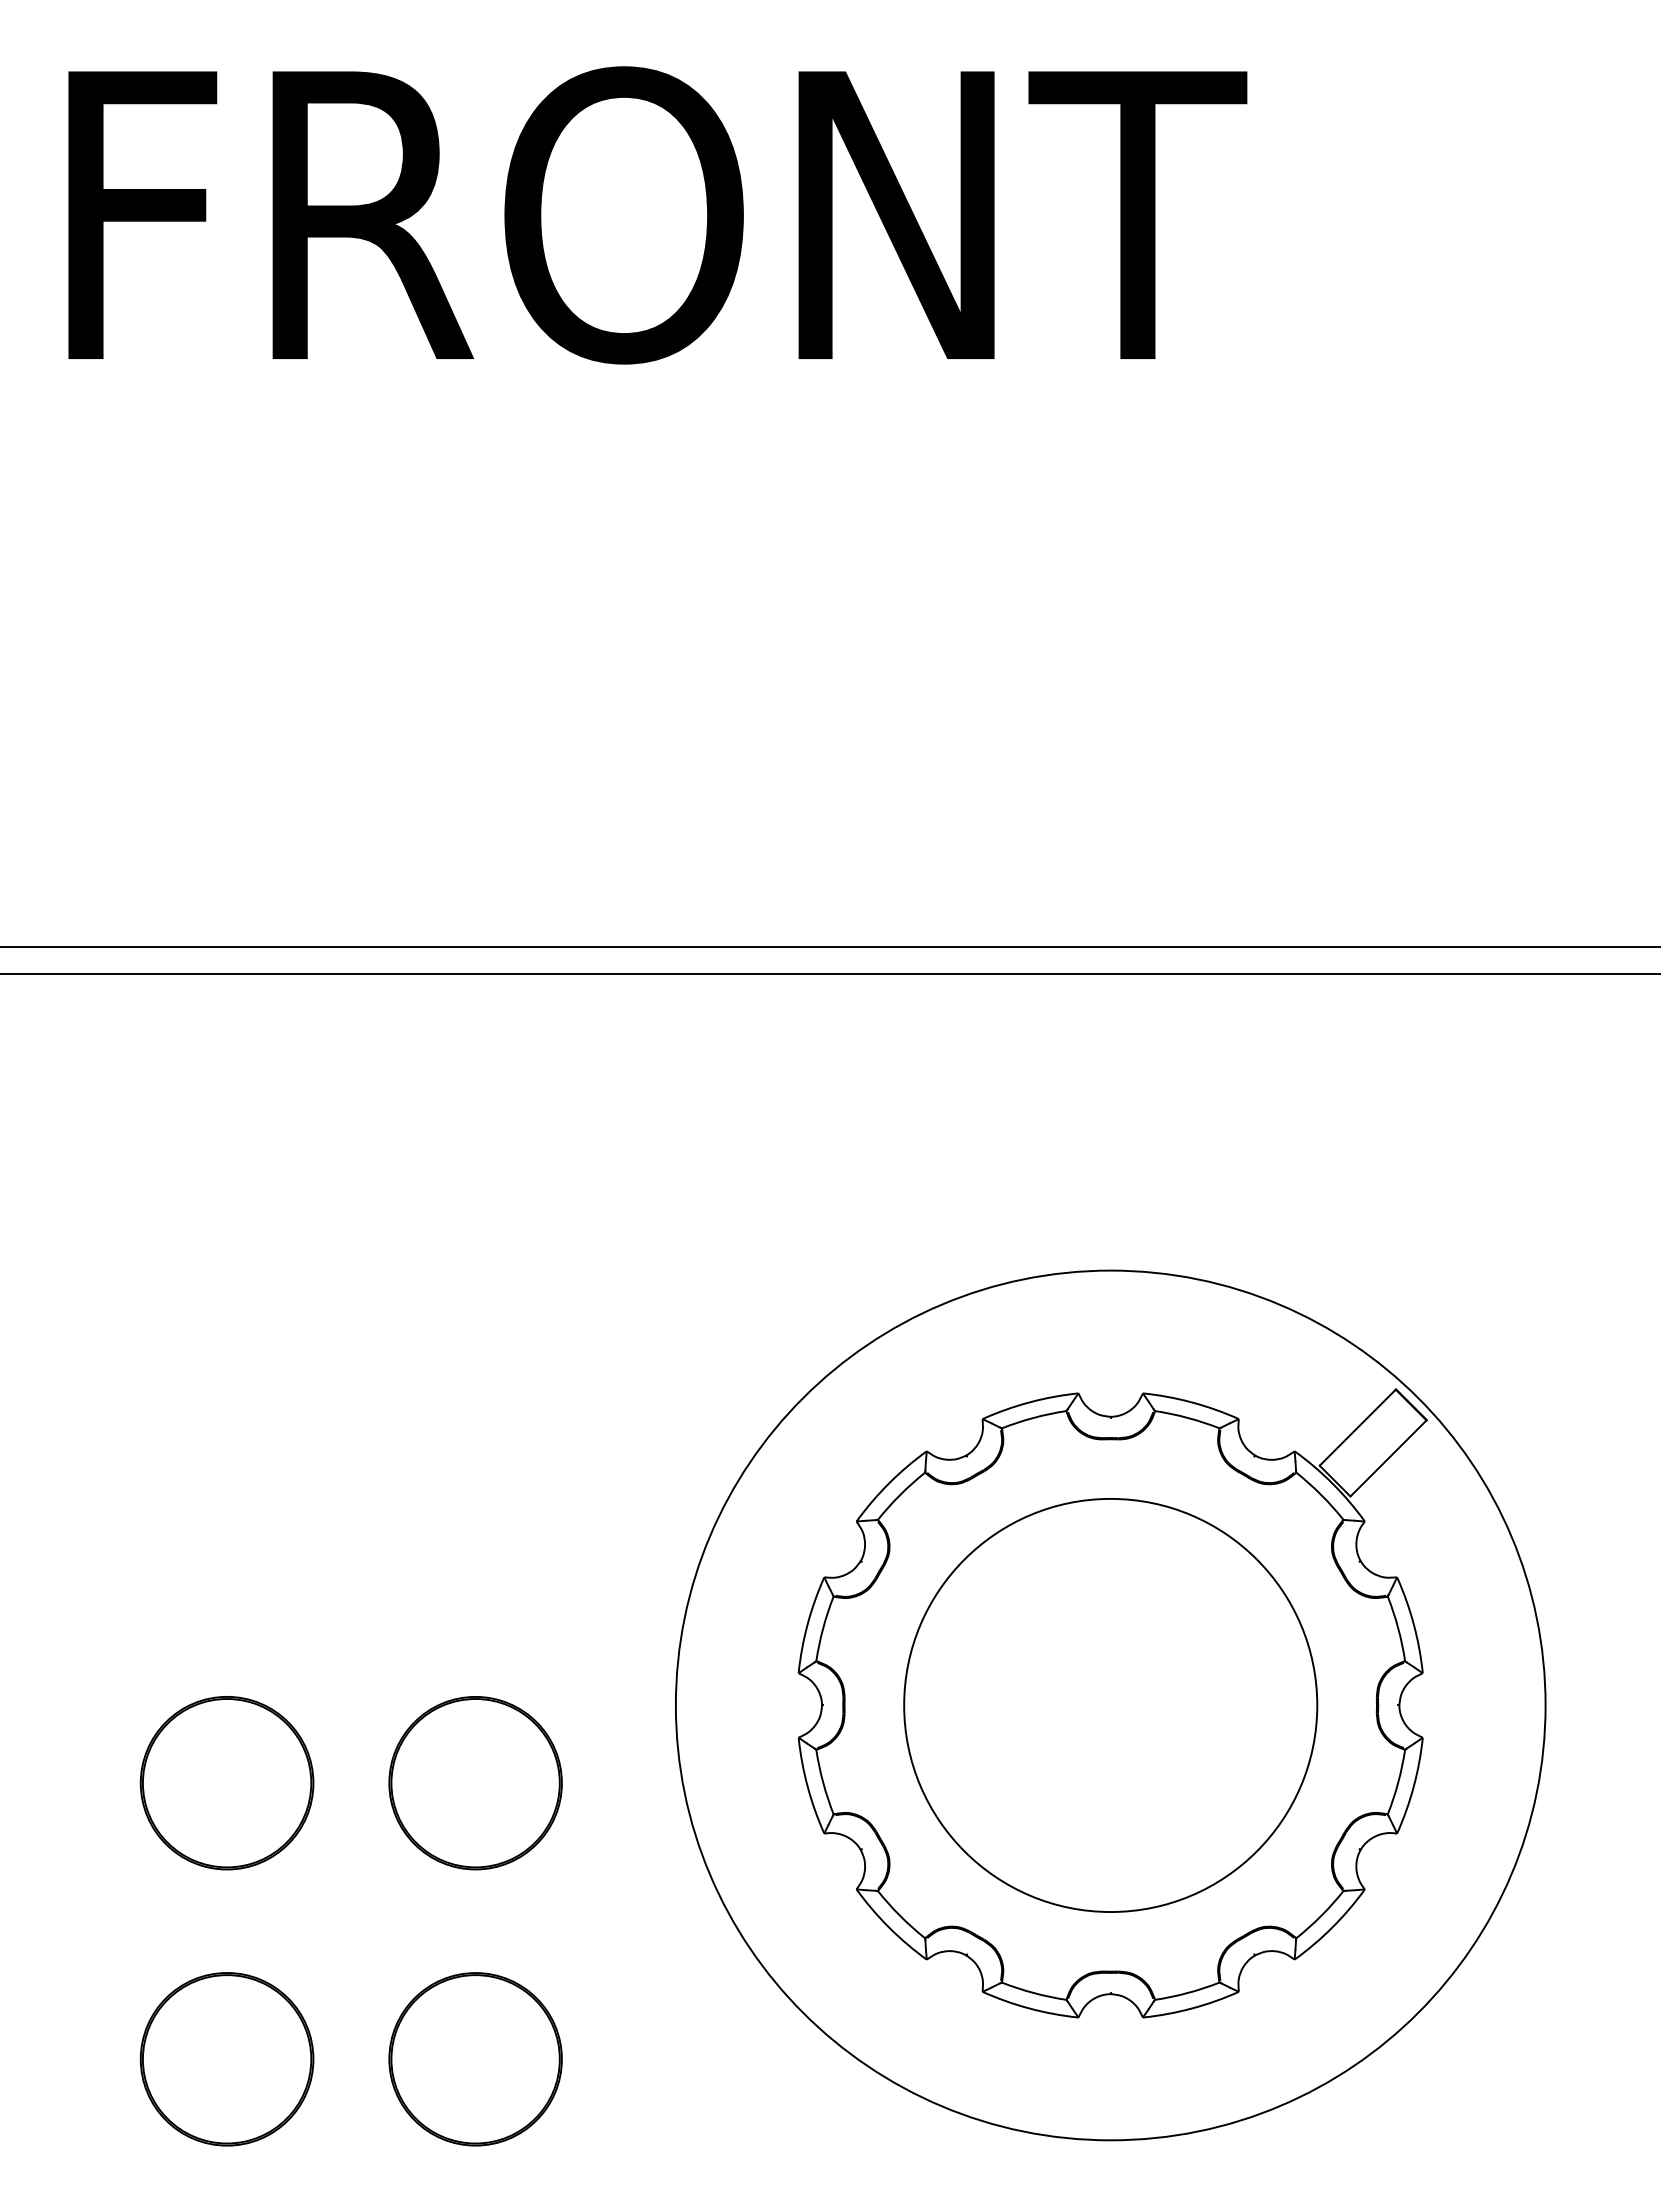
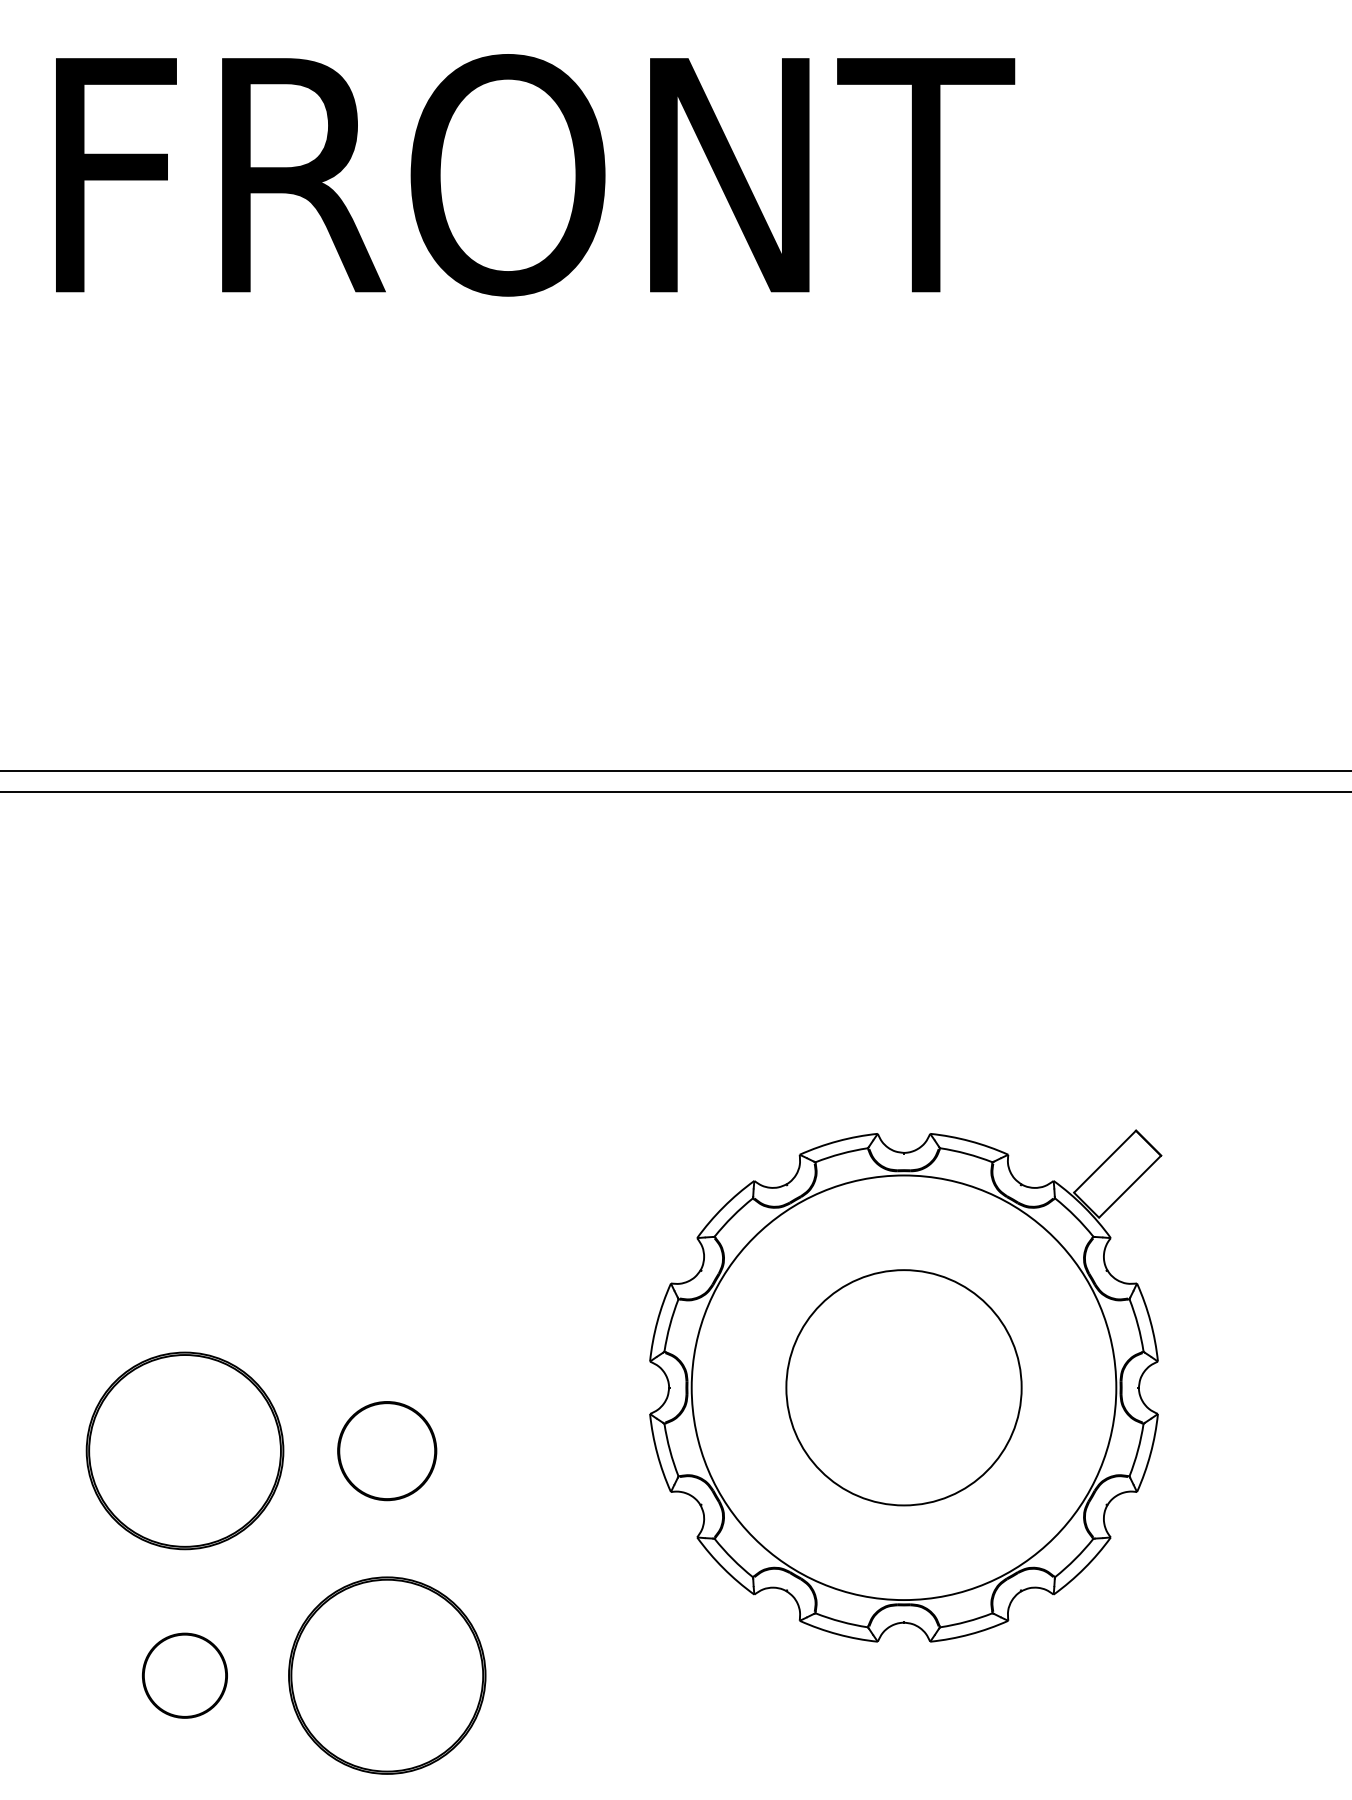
circle: (1110, 1705) -> (903, 1387), size x0.6
circle: (1110, 1705) -> (903, 1387), size x0.7
part: (226, 1783) -> (184, 1451), size x1.4
part: (475, 1783) -> (387, 1451), size x0.7
part: (226, 2059) -> (184, 1675), size x0.6
part: (475, 2059) -> (387, 1675), size x1.4

